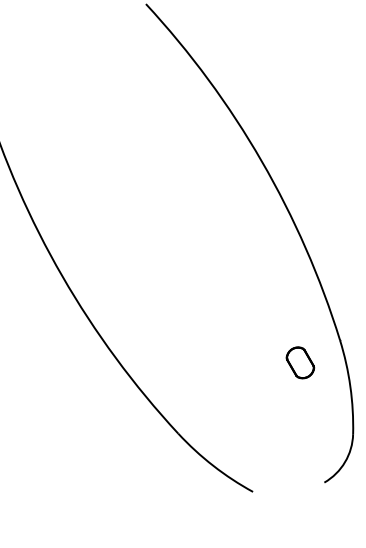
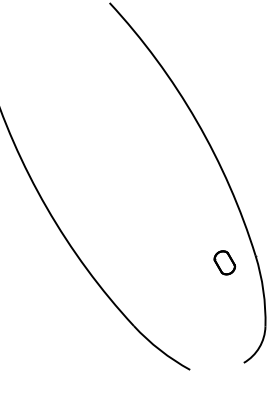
part: (299, 362) -> (224, 262), moved

